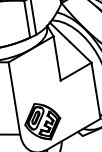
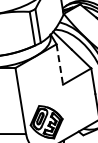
line: (56, 59) -> (59, 65), solid -> dashed

